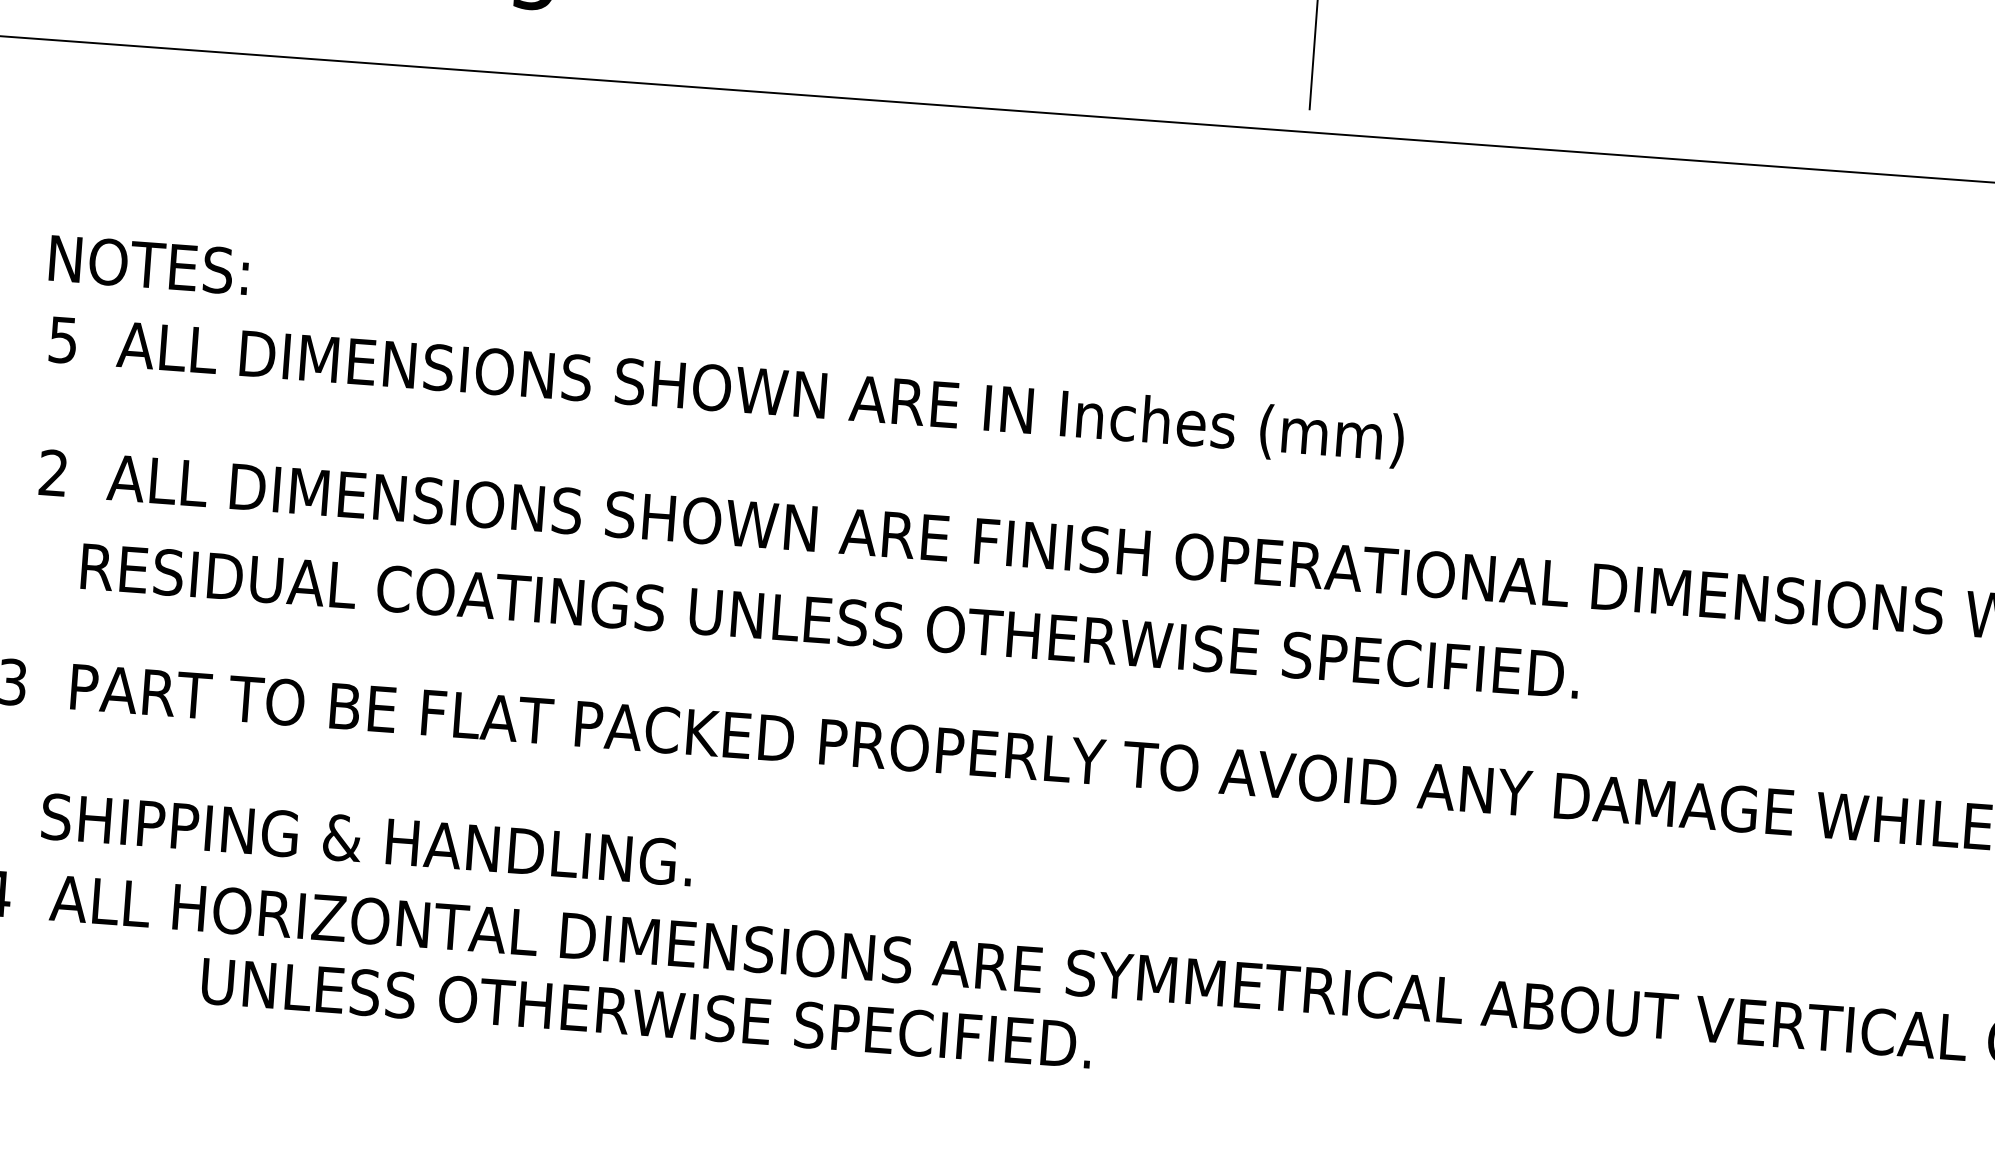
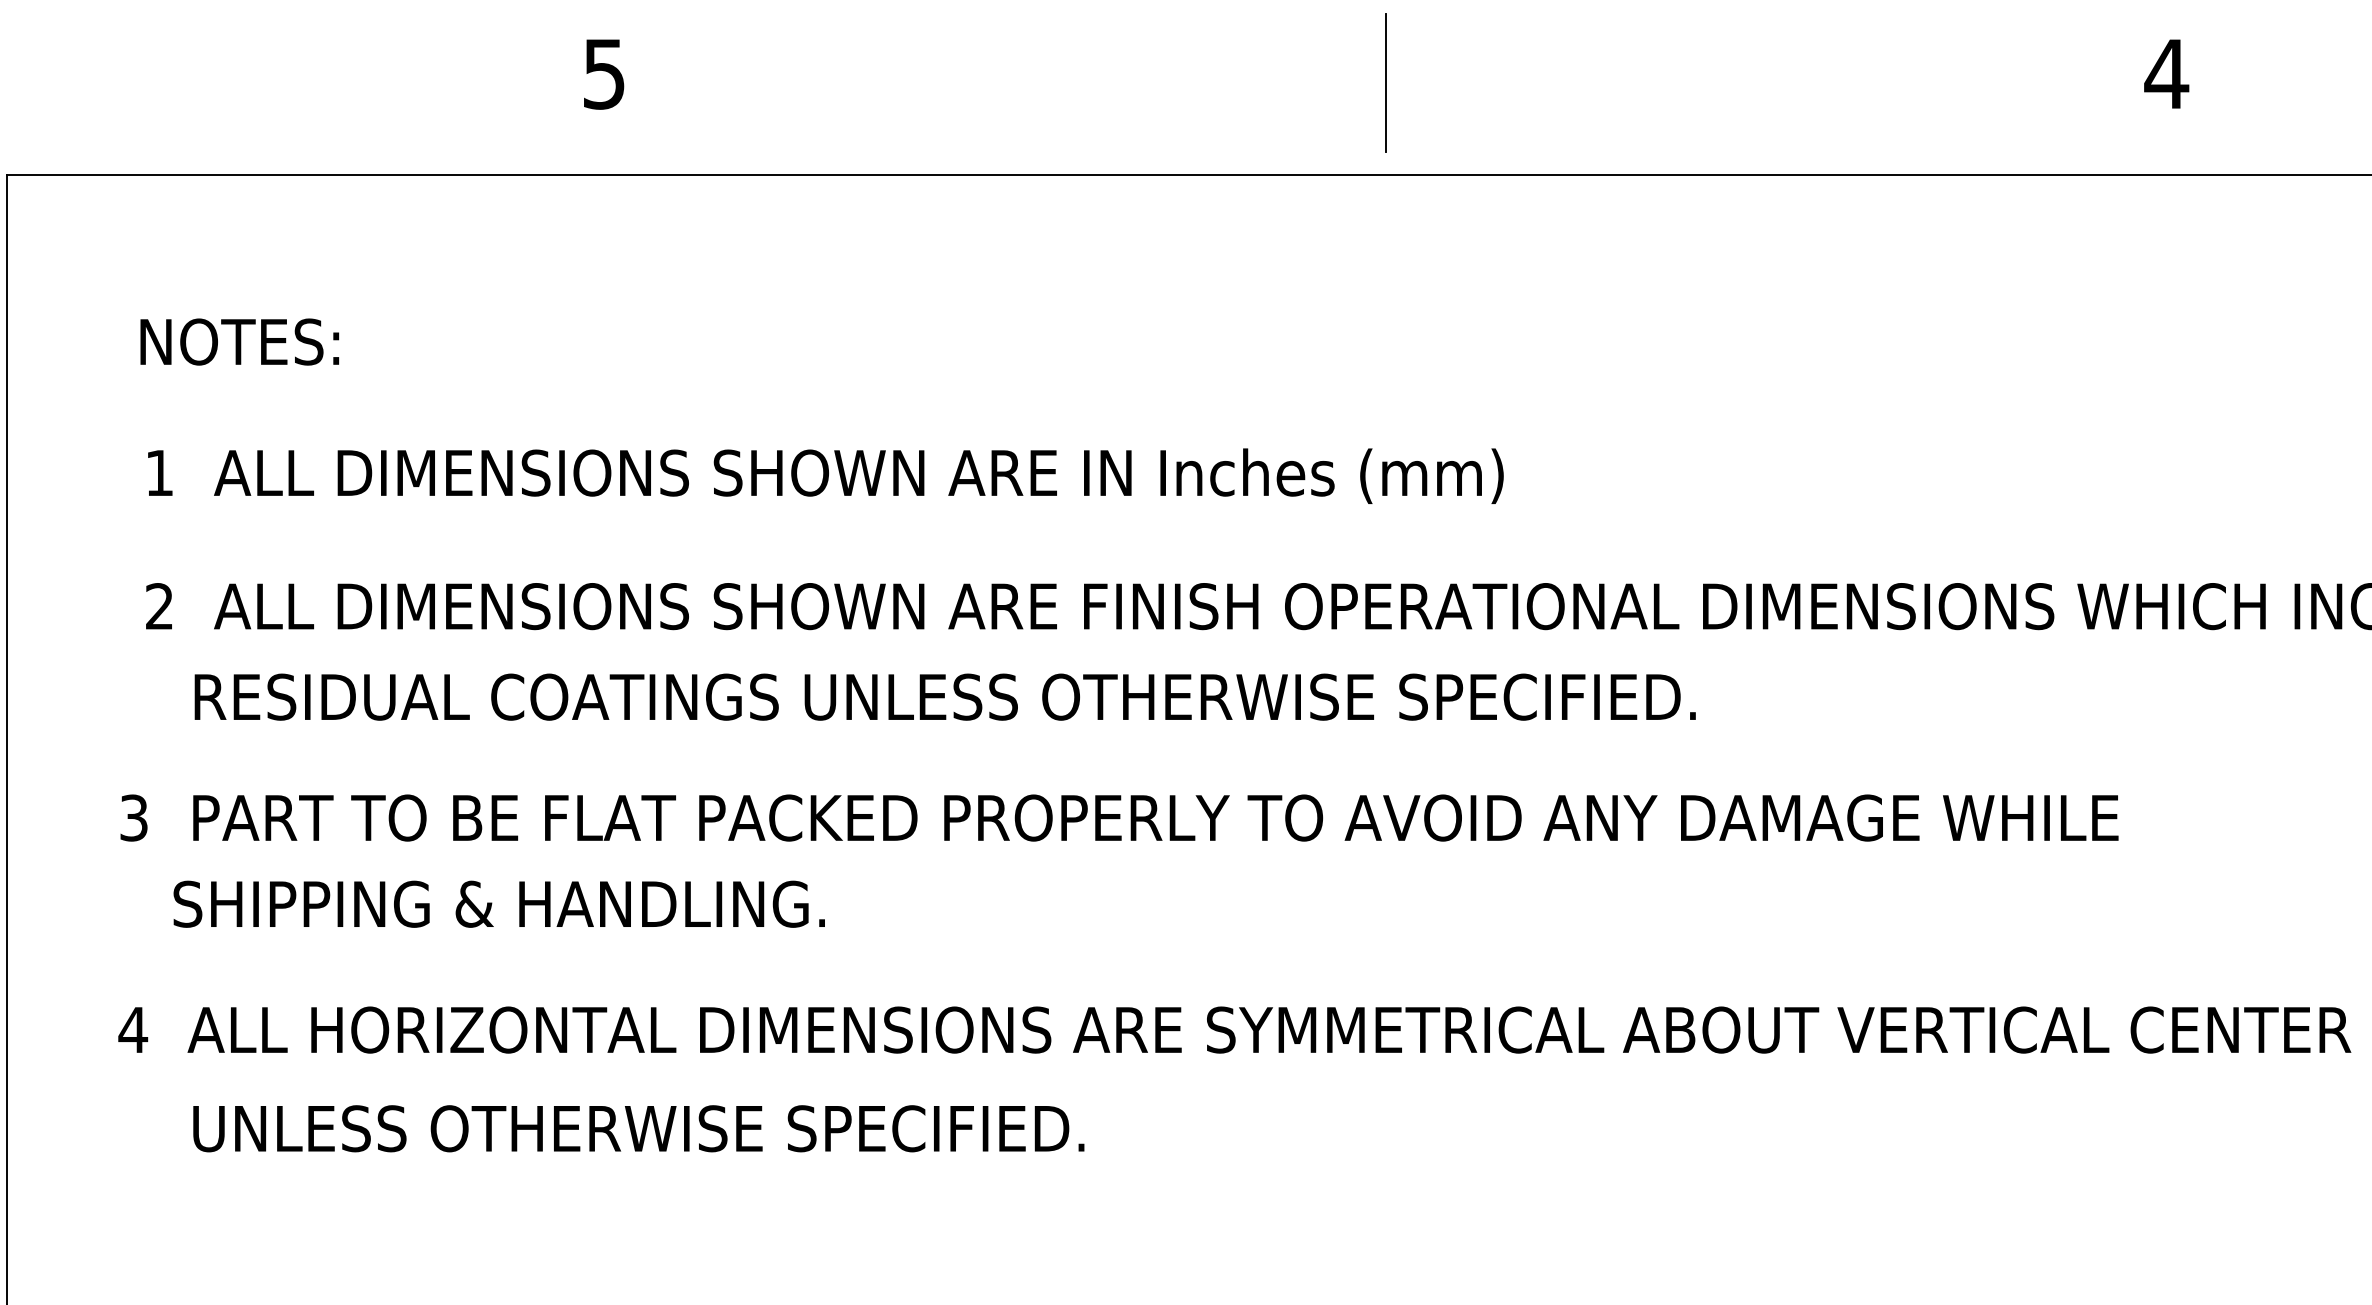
text: (148, 264) -> (239, 341), moved
text: (63, 340) -> (159, 473), 5 -> 1
text: (366, 839) -> (498, 903), moved
text: (646, 1013) -> (638, 1128), moved

